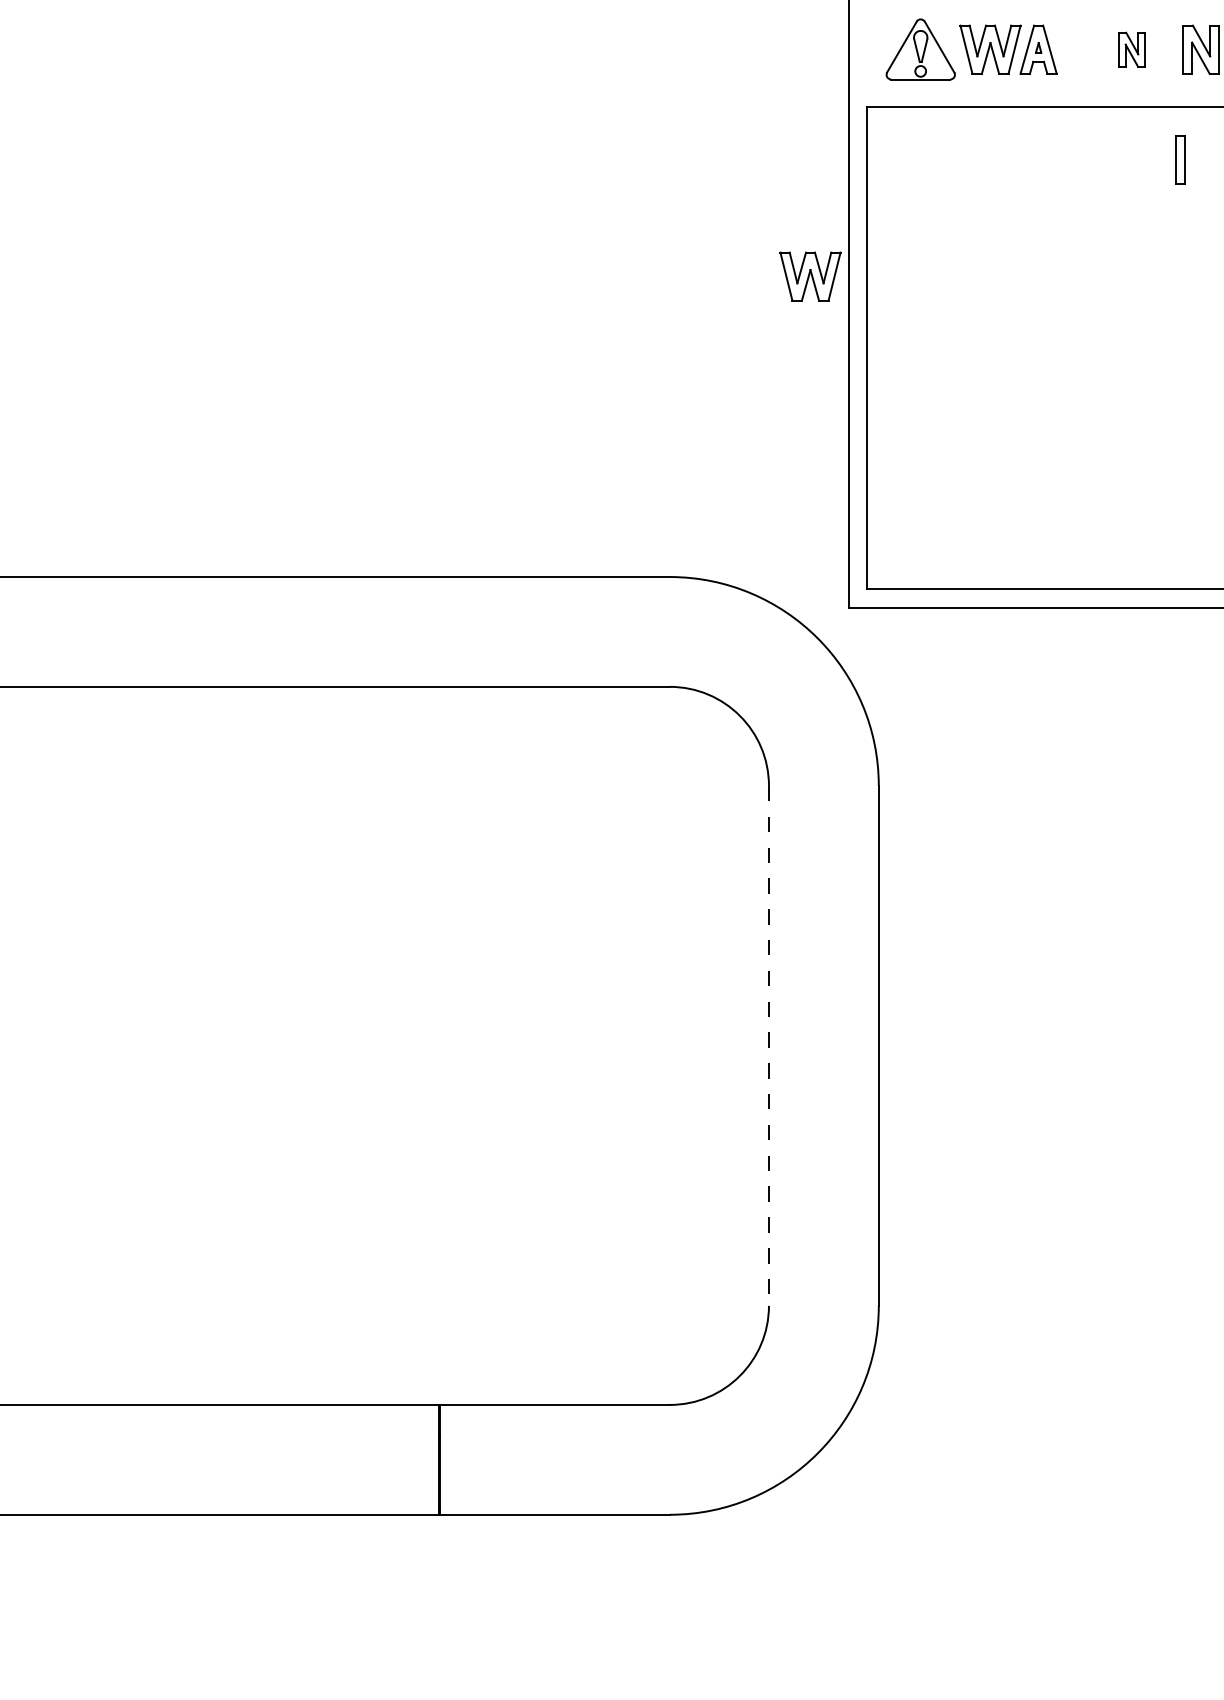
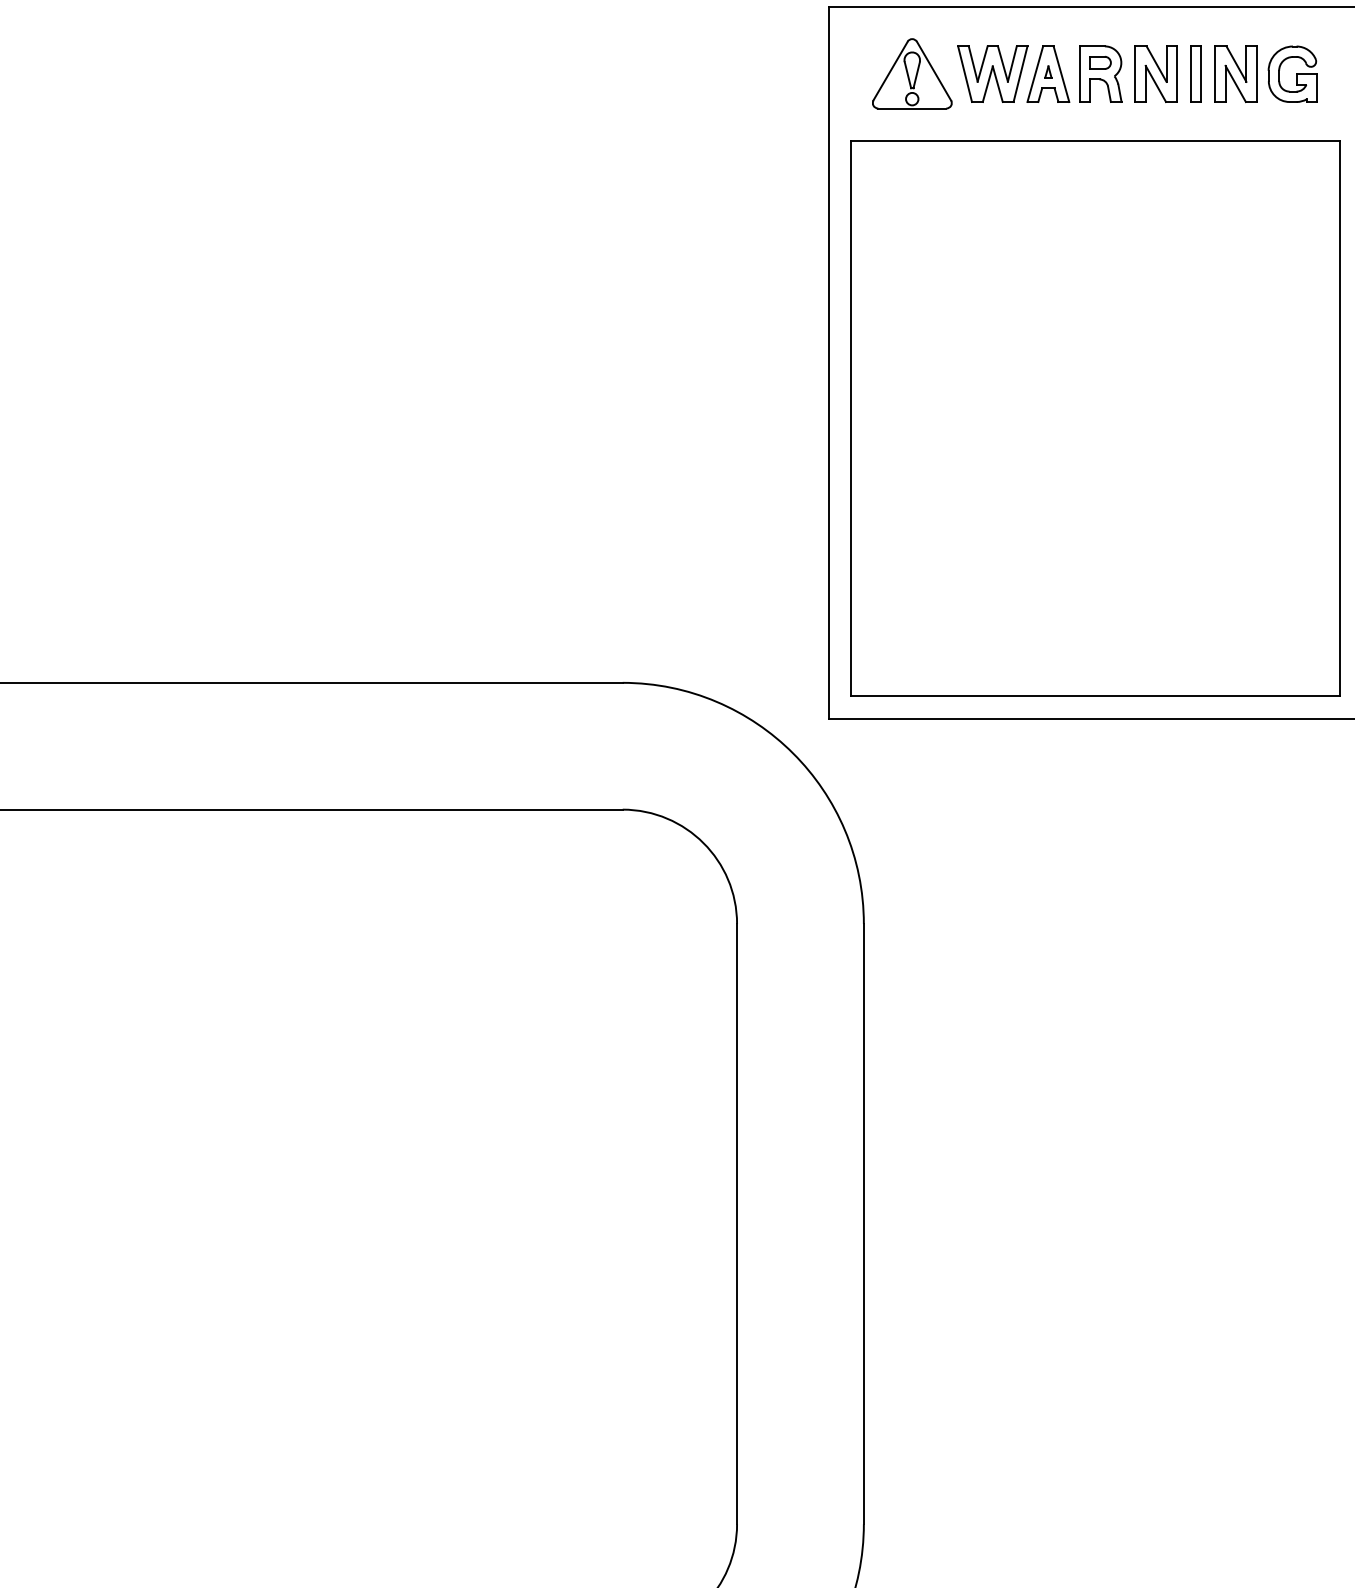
part: (1083, 49) -> (1100, 73), added
part: (1131, 49) -> (1155, 73), size x1.43
part: (1180, 159) -> (1195, 73), moved
part: (810, 276) -> (785, 335), removed
line: (769, 1045) -> (737, 1223), dashed -> solid

